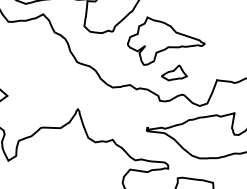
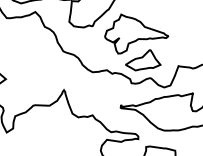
part: (174, 72) -> (143, 59), size x1.67

